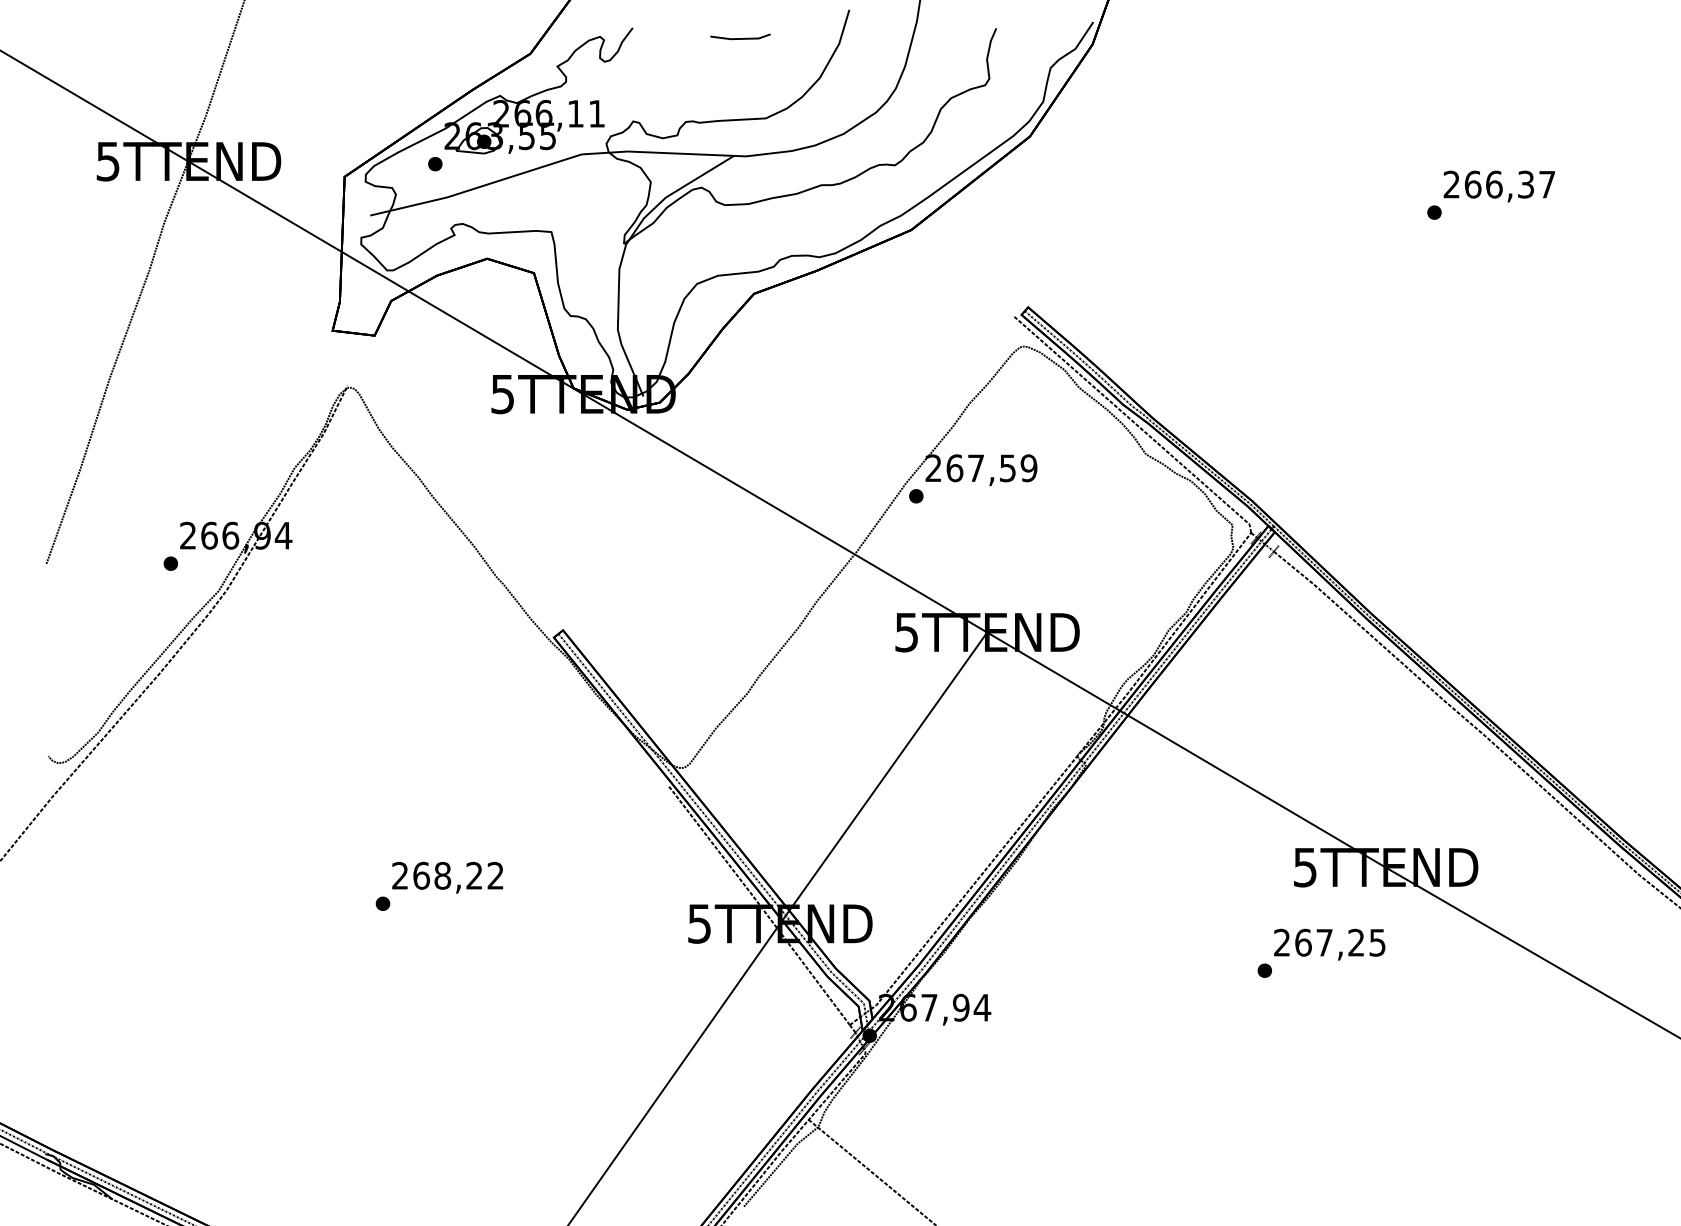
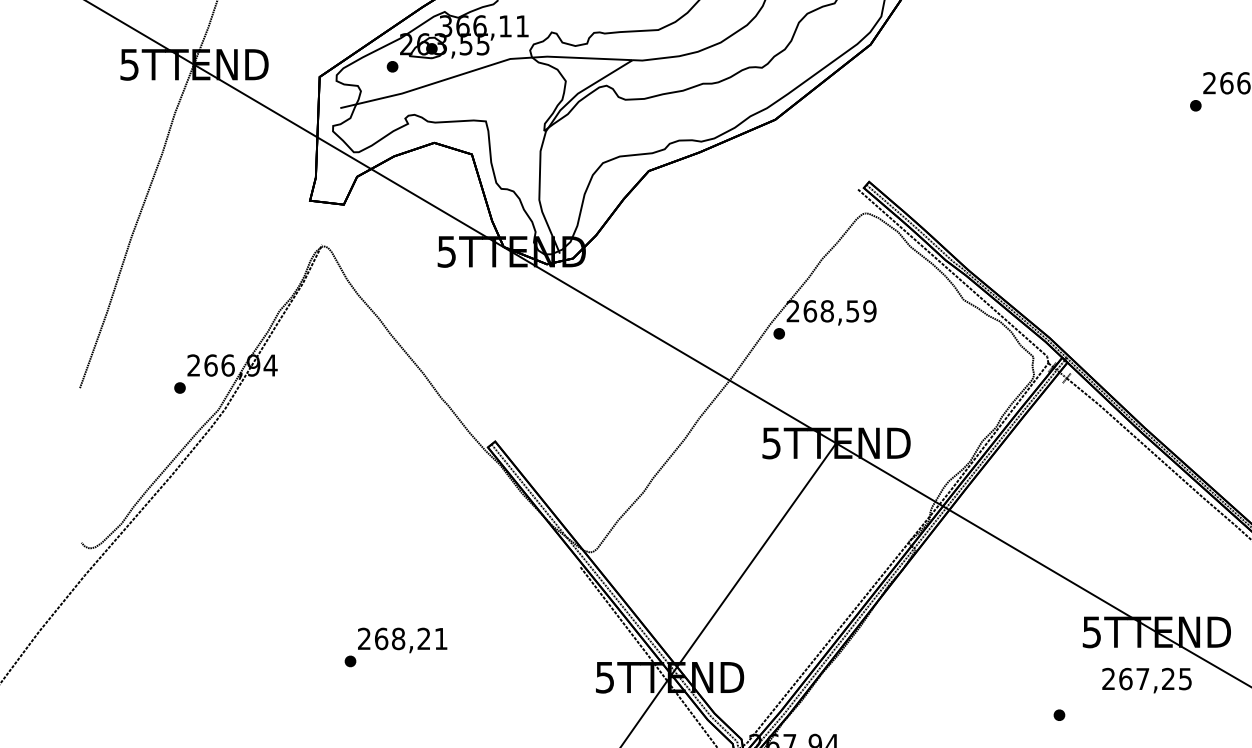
text: (501, 113) -> (445, 26), 266,11 -> 366,11
text: (975, 468) -> (826, 311), 267,59 -> 268,59
text: (495, 875) -> (440, 638), 268,22 -> 268,21
text: (1329, 944) -> (1146, 680), moved

